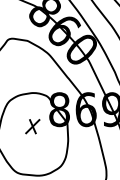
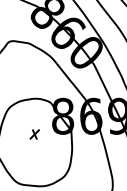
part: (32, 126) -> (34, 134), size x0.6

